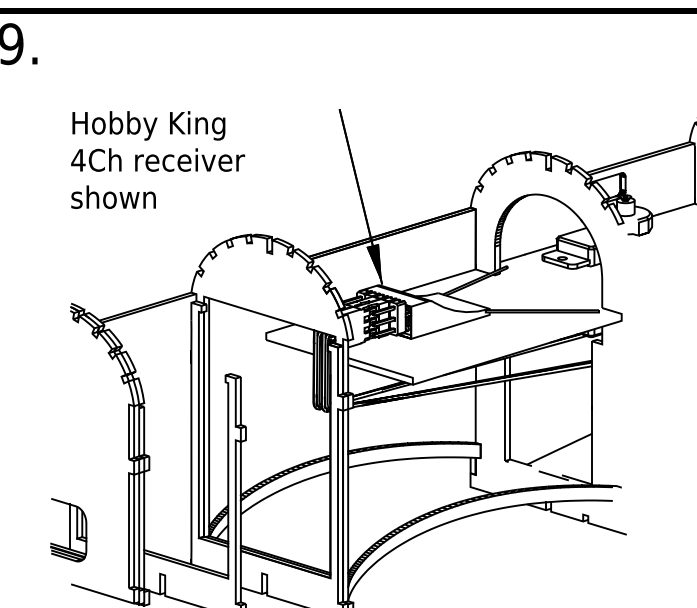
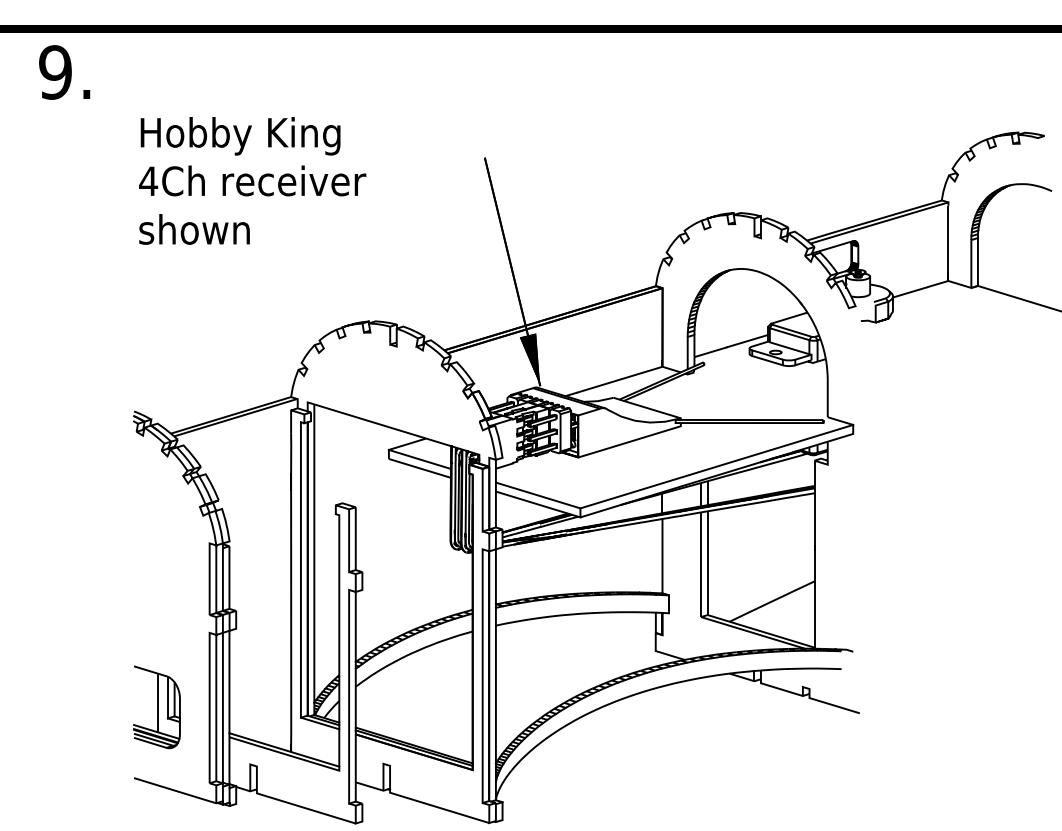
text: (157, 159) -> (252, 180), moved
line: (289, 339) -> (419, 458), added
line: (517, 345) -> (716, 466), added
line: (508, 459) -> (705, 615), dashed -> solid
part: (68, 530) -> (156, 707), moved

